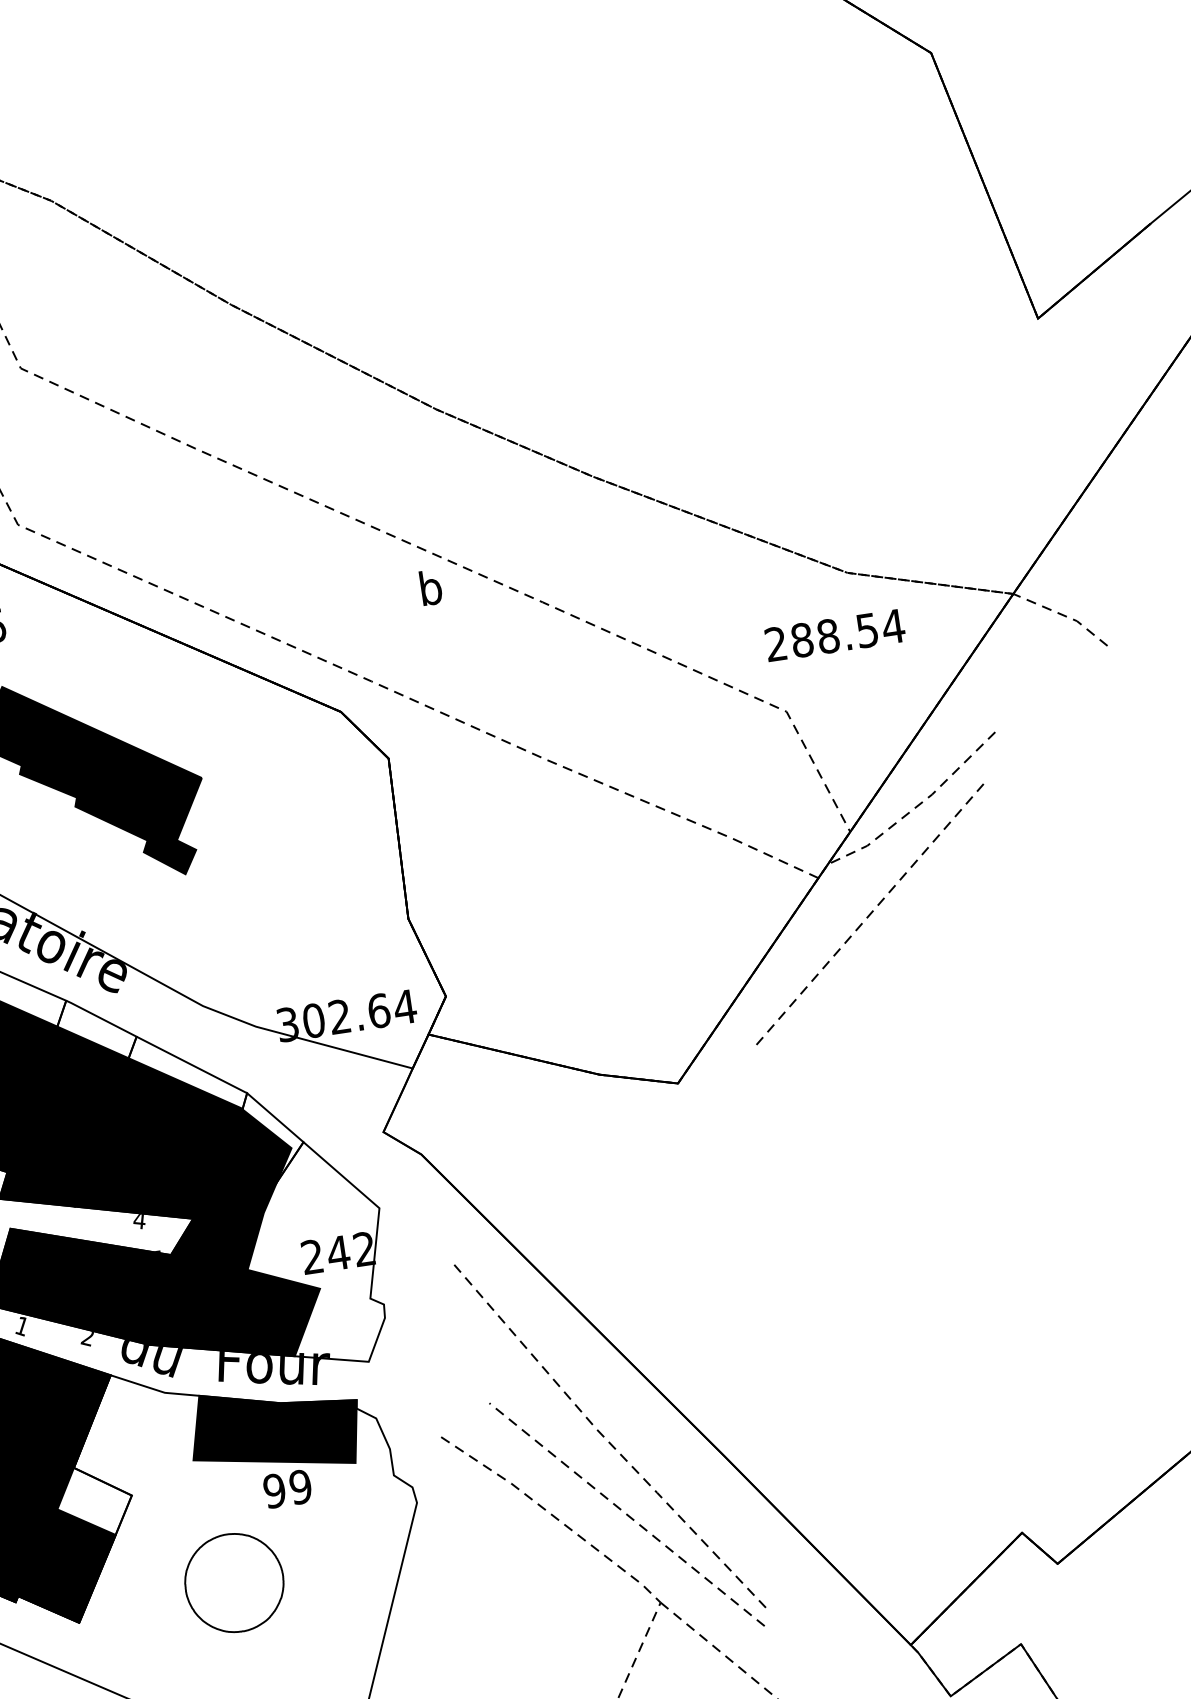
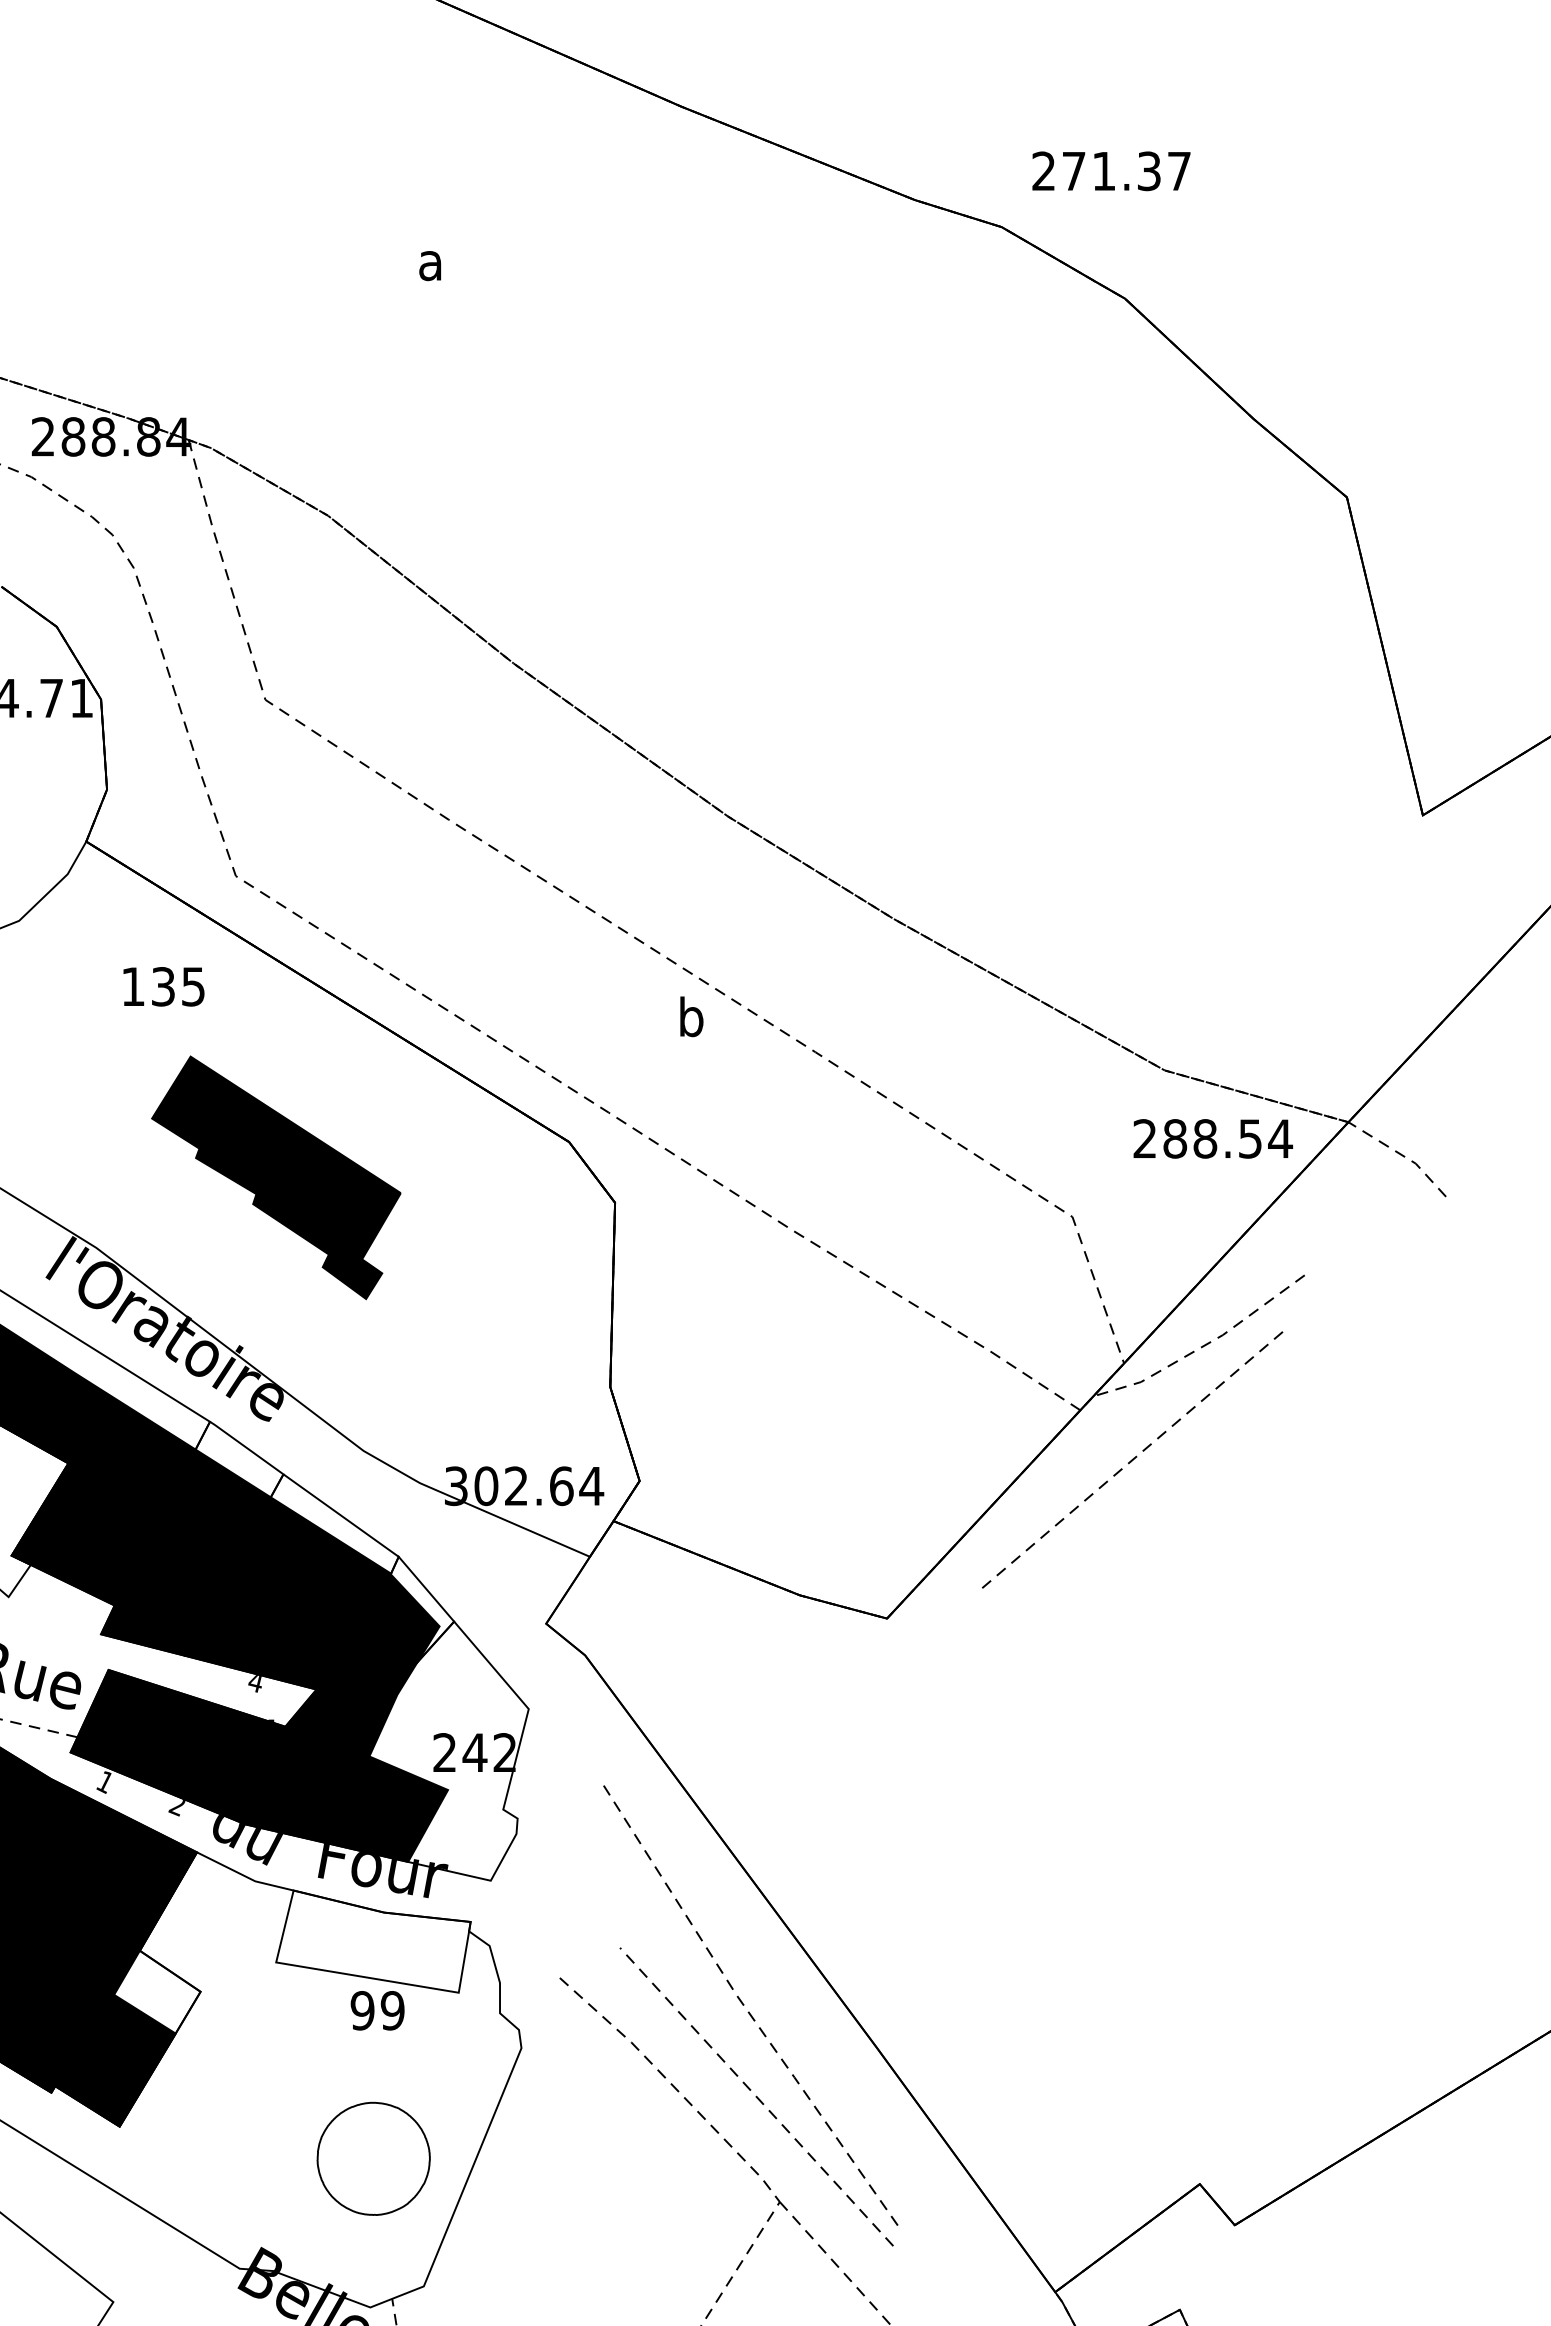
text: (834, 635) -> (1212, 1138), moved
fill: (275, 1429) -> (373, 1941), removed
part: (234, 1582) -> (373, 2158), moved

